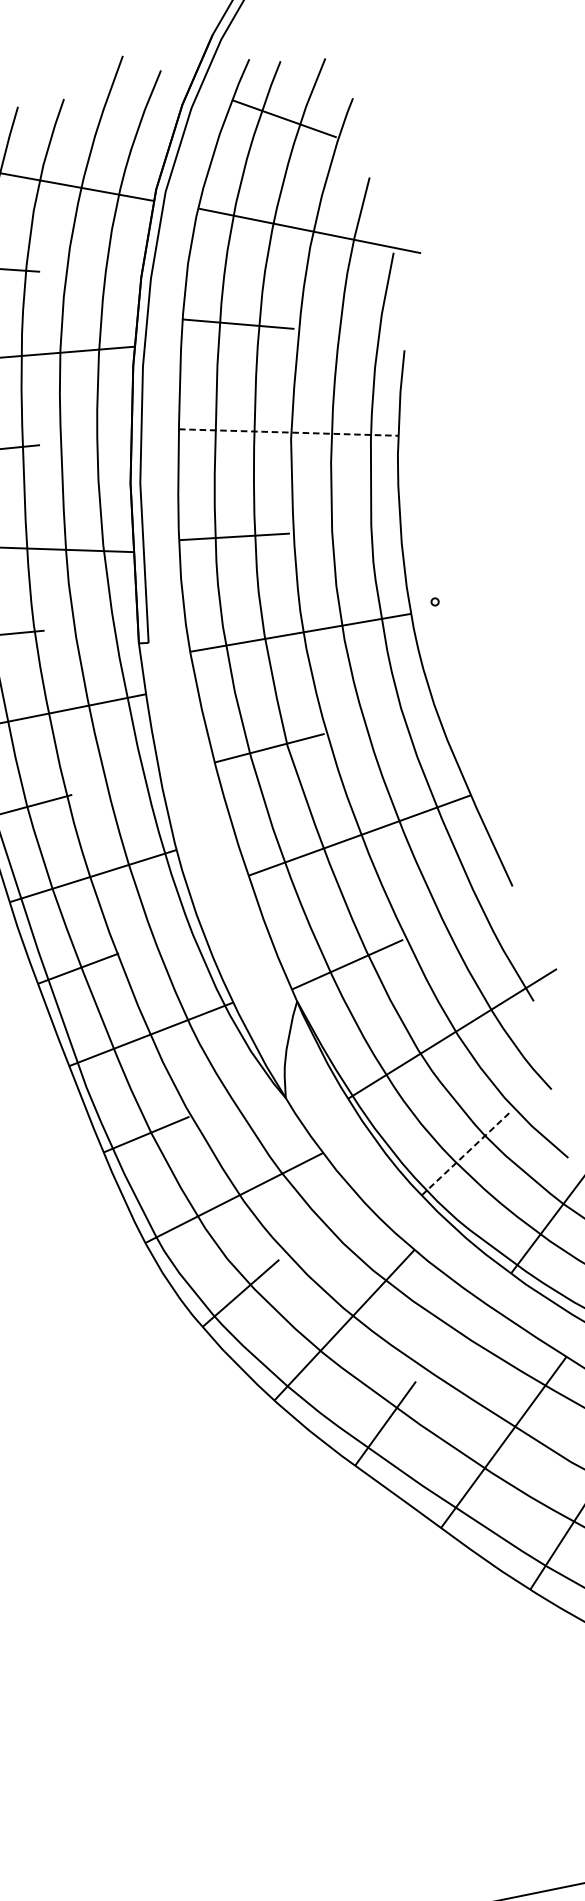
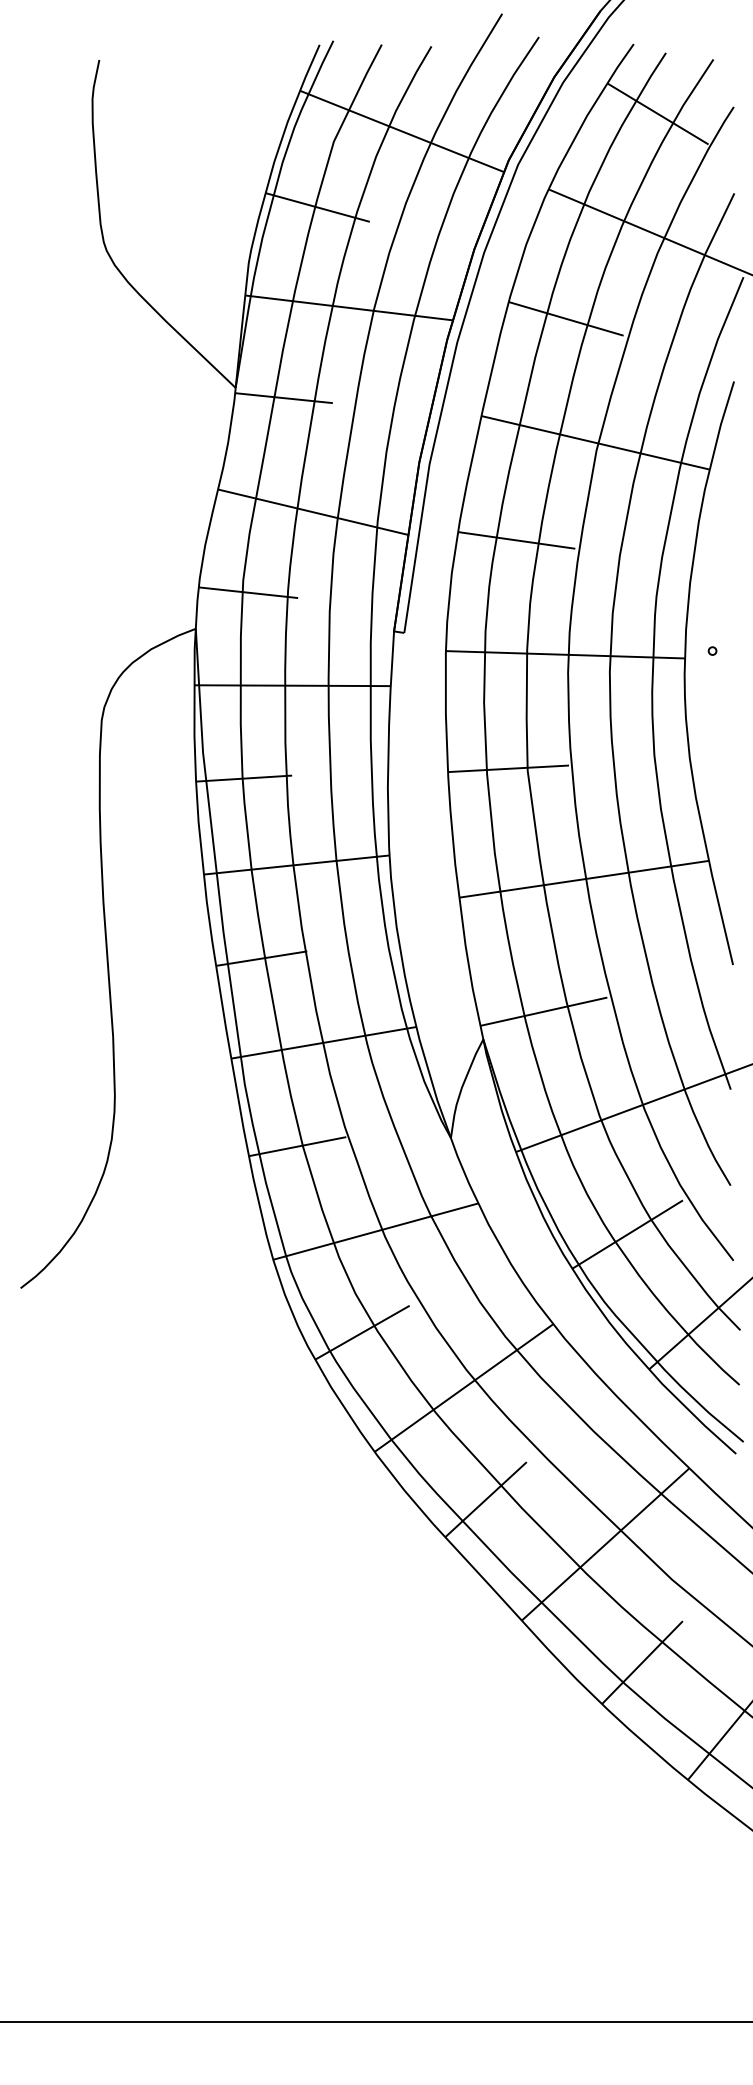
line: (289, 432) -> (596, 442), dashed -> solid
line: (465, 1153) -> (627, 1234), dashed -> solid

